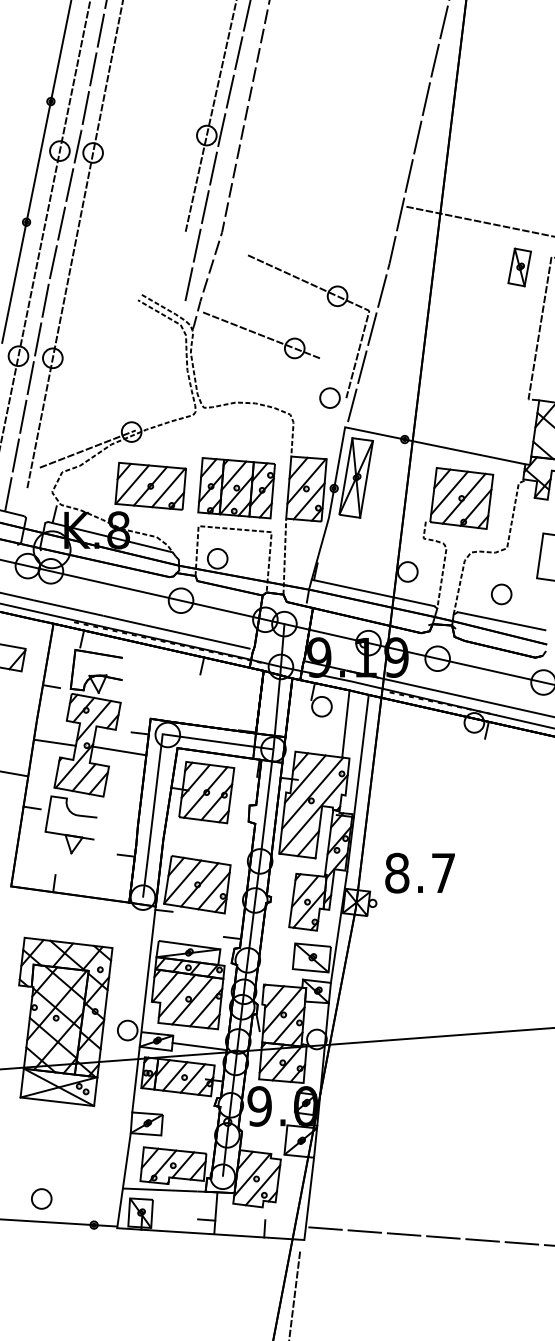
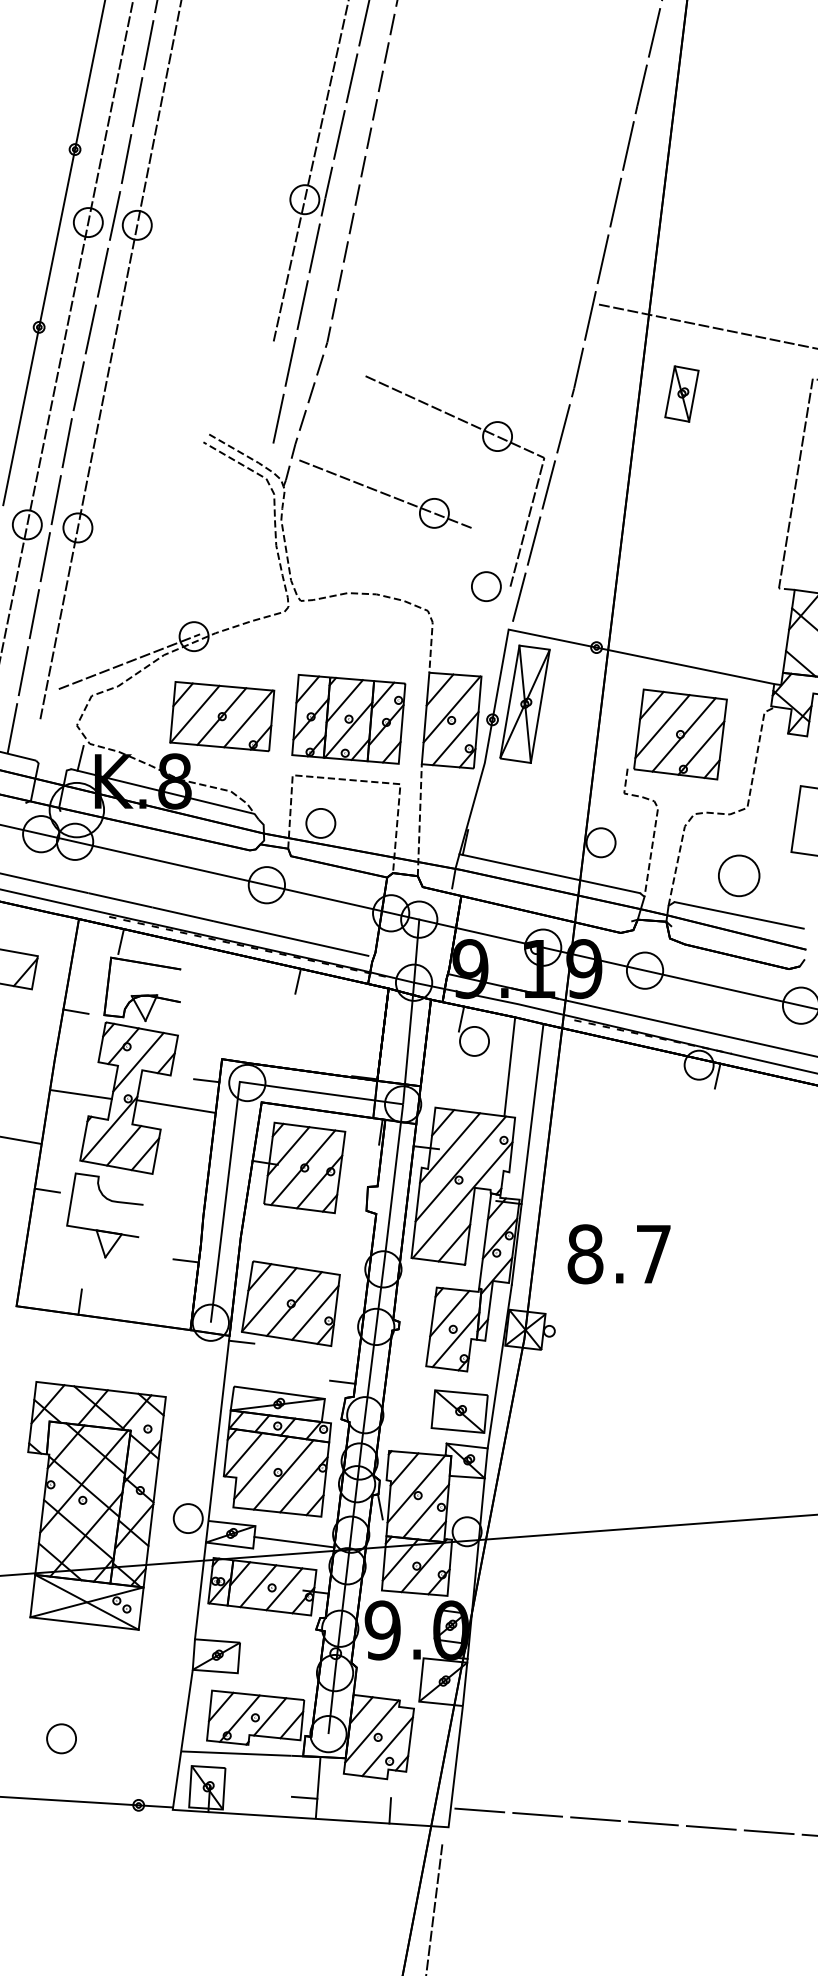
part: (519, 267) -> (681, 394), moved
part: (501, 594) -> (739, 875), size x1.4
text: (419, 872) -> (618, 1253), moved
part: (41, 1198) -> (61, 1738), moved

